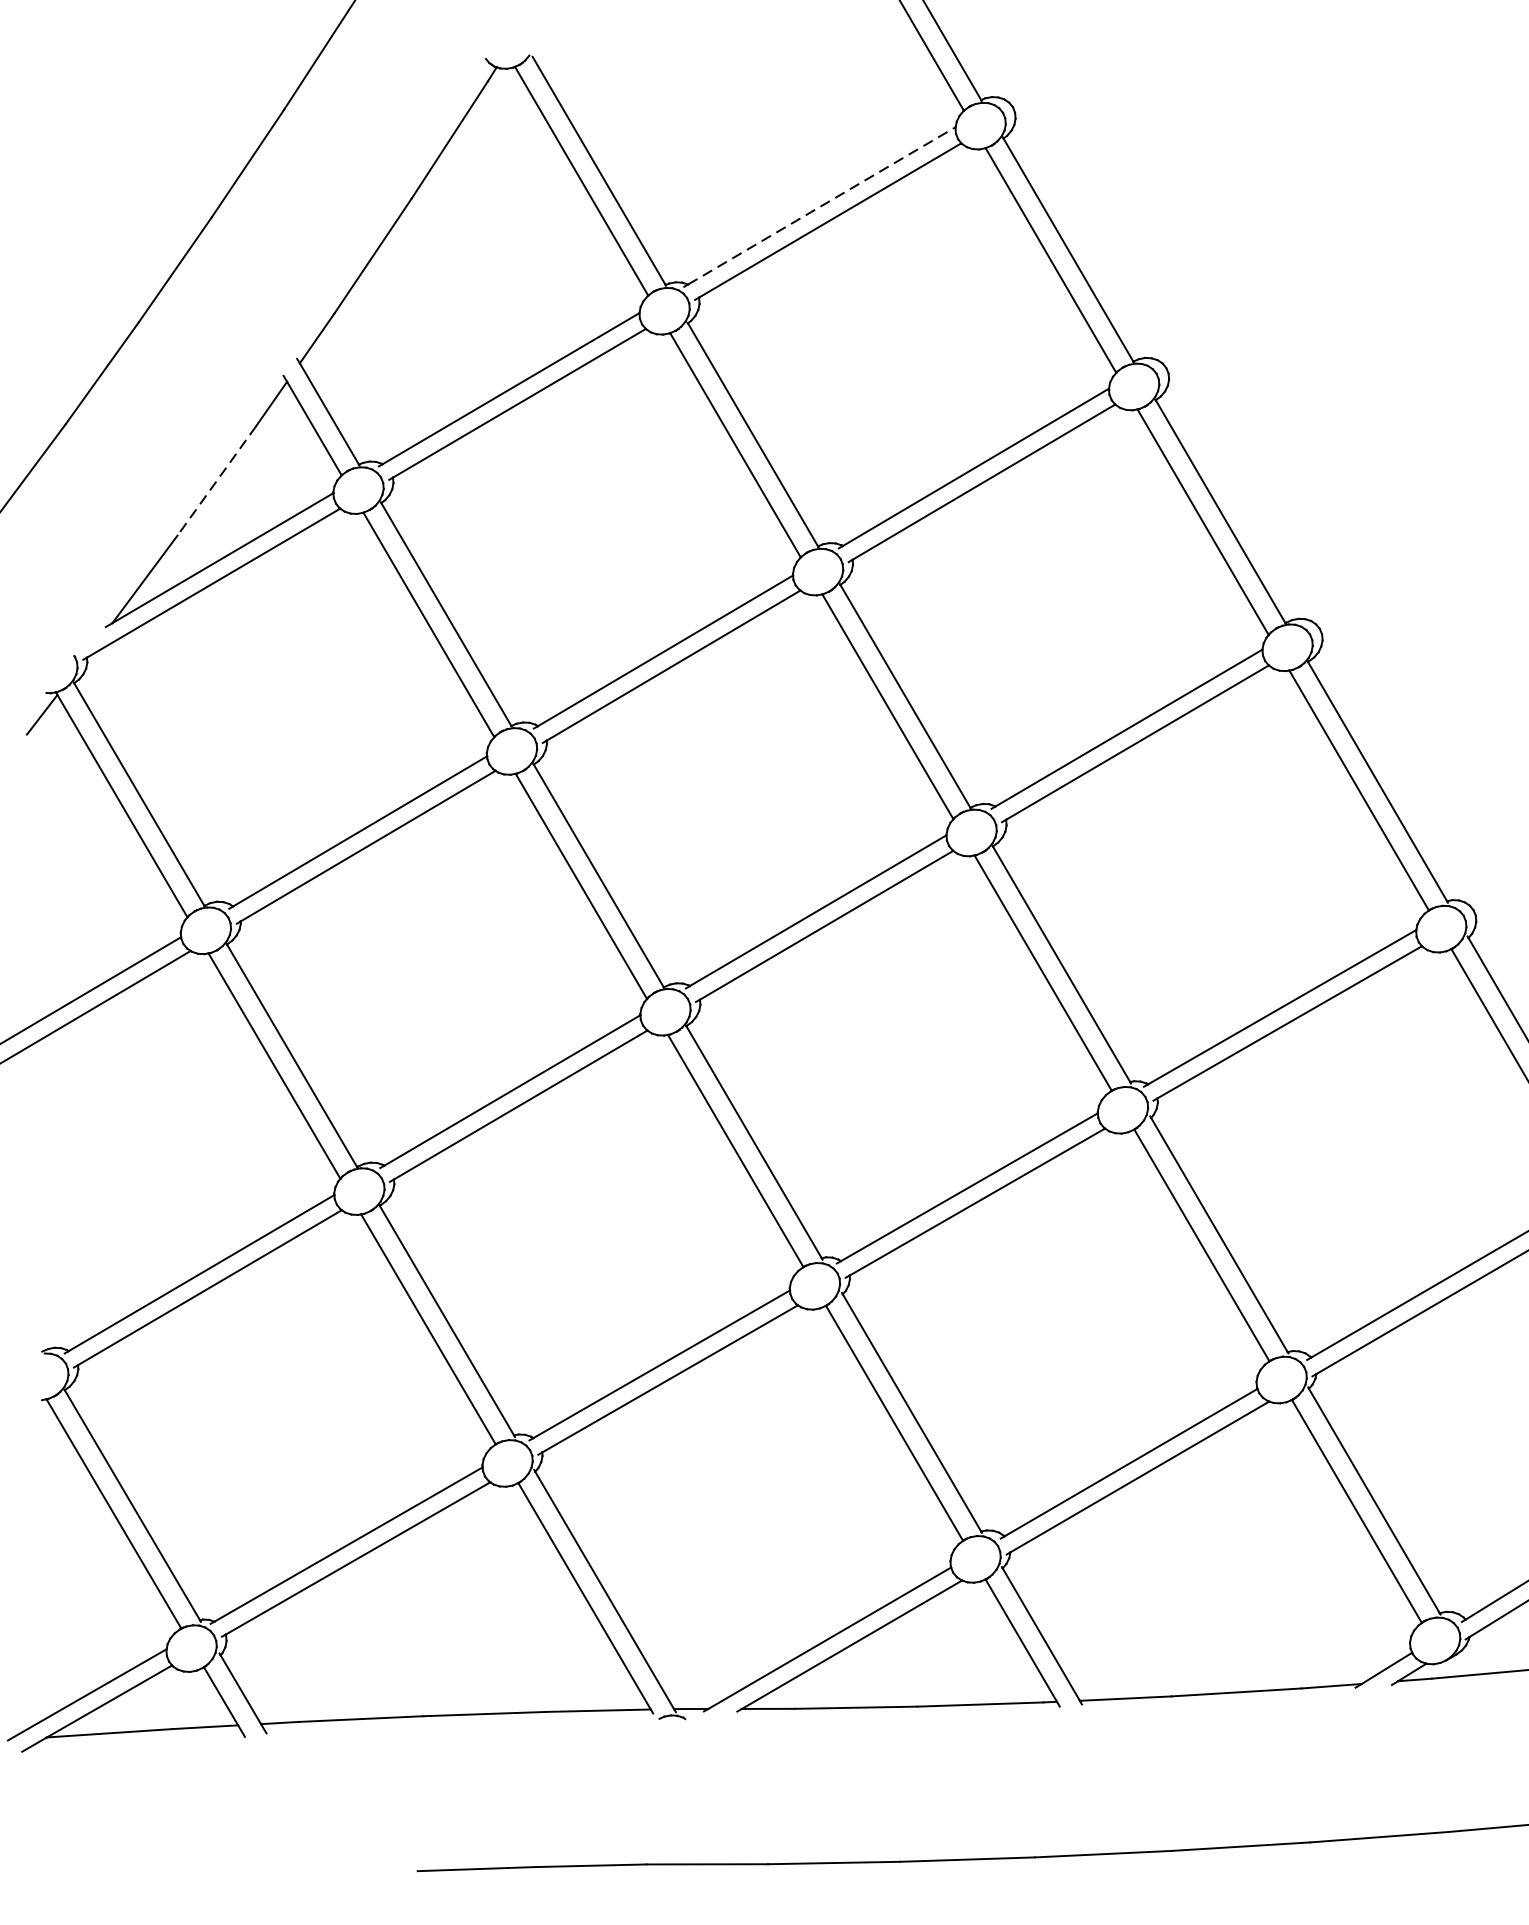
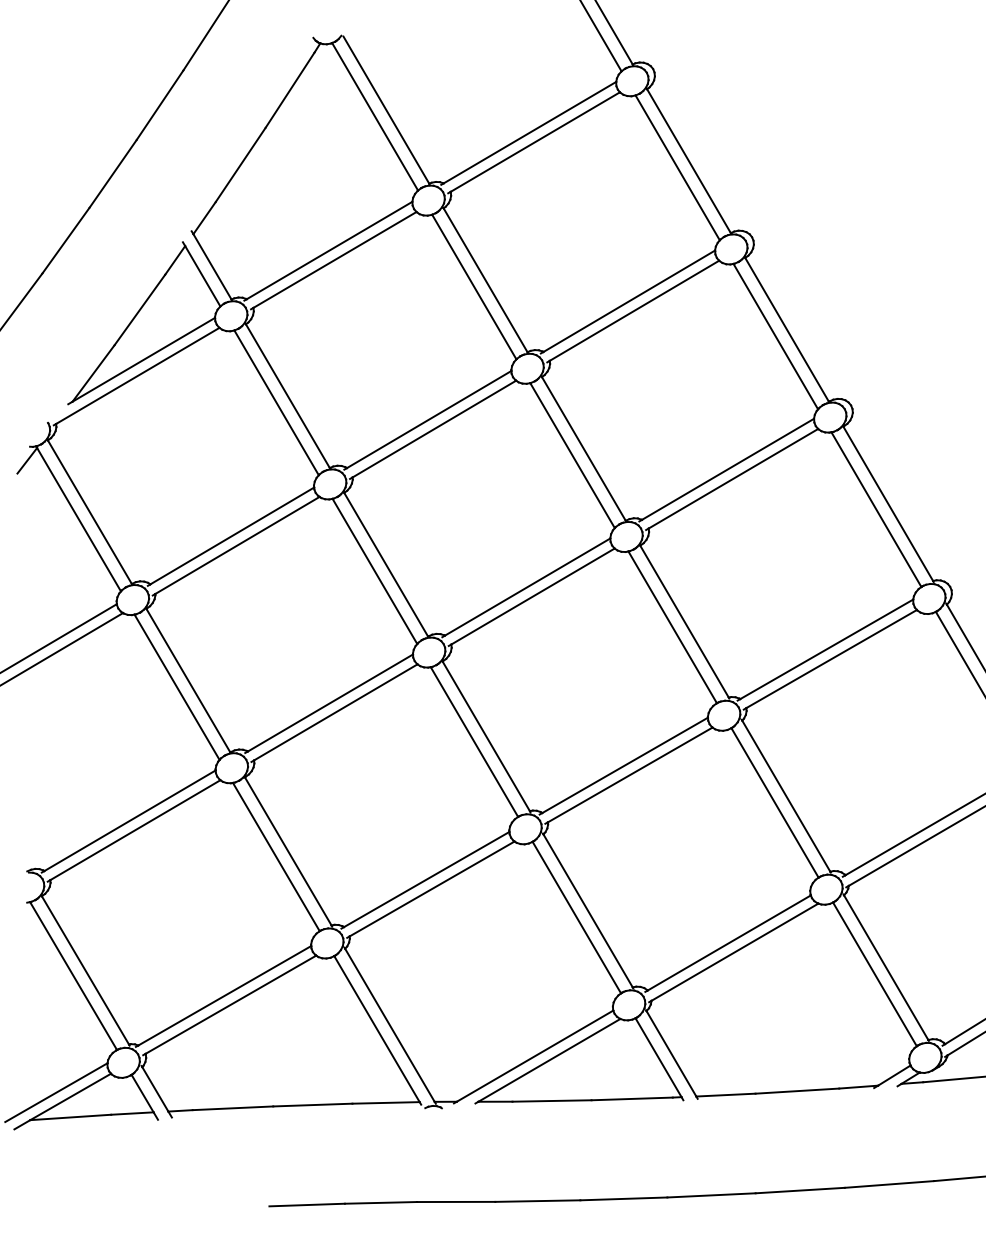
line: (822, 205) -> (530, 132), dashed -> solid
line: (216, 481) -> (139, 310), dashed -> solid

